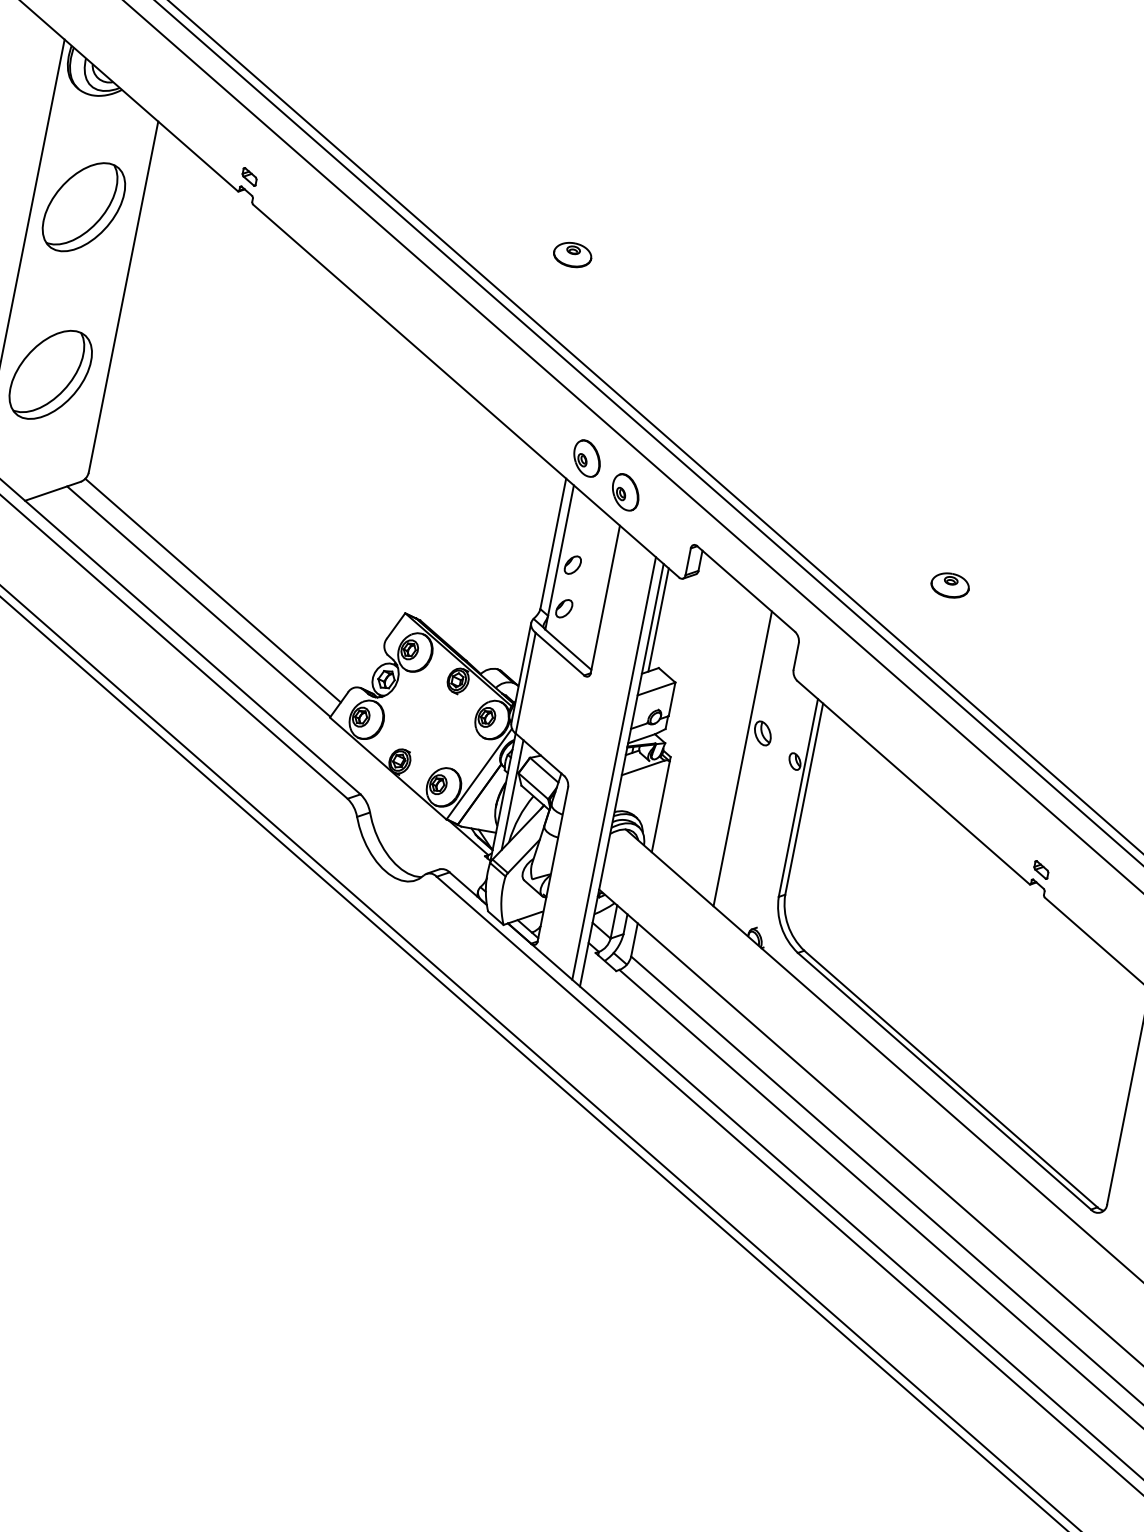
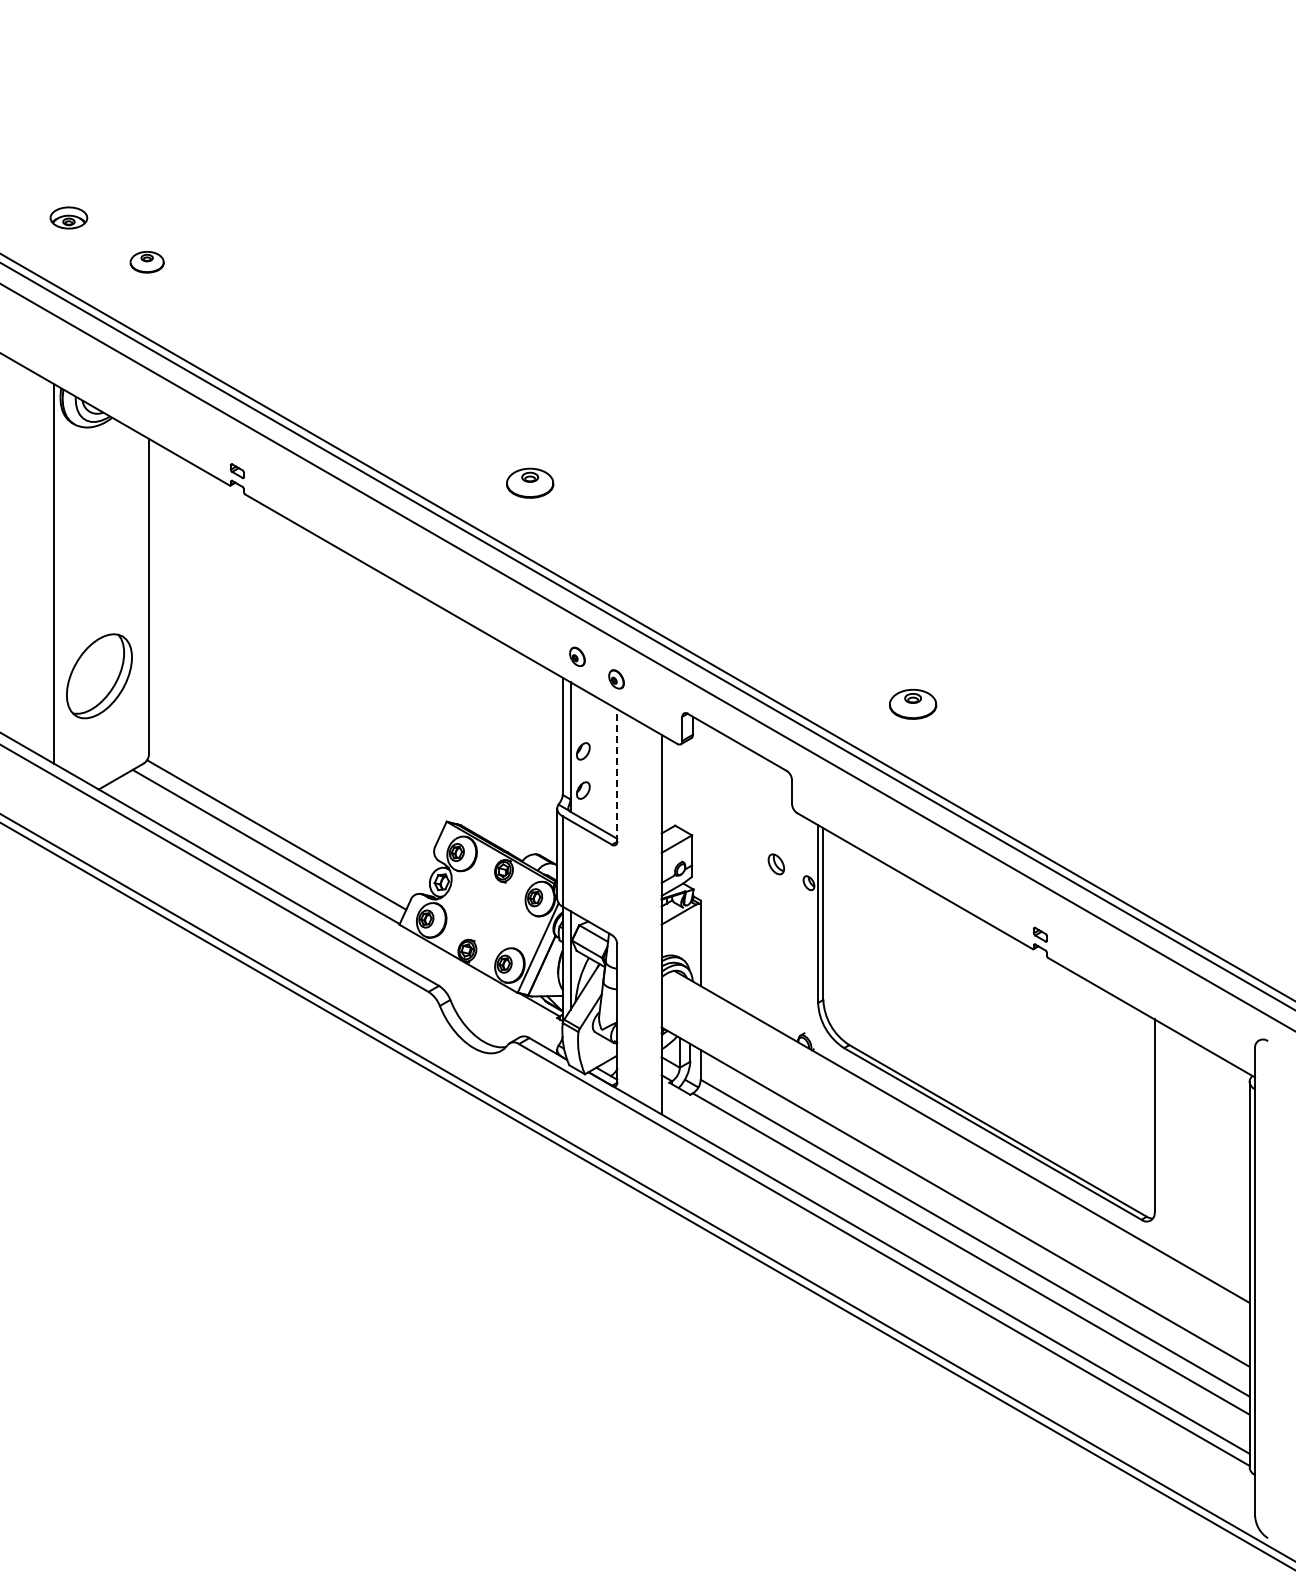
part: (84, 207) -> (99, 525), removed
part: (571, 255) -> (529, 483), size x1.4
part: (587, 458) -> (577, 656), size x0.6
part: (625, 492) -> (616, 679), size x0.6
part: (949, 585) -> (912, 704), size x1.4
line: (605, 599) -> (617, 775), solid -> dashed
line: (658, 619) -> (666, 783), removed
line: (742, 758) -> (763, 889), removed
line: (613, 767) -> (653, 919), removed

